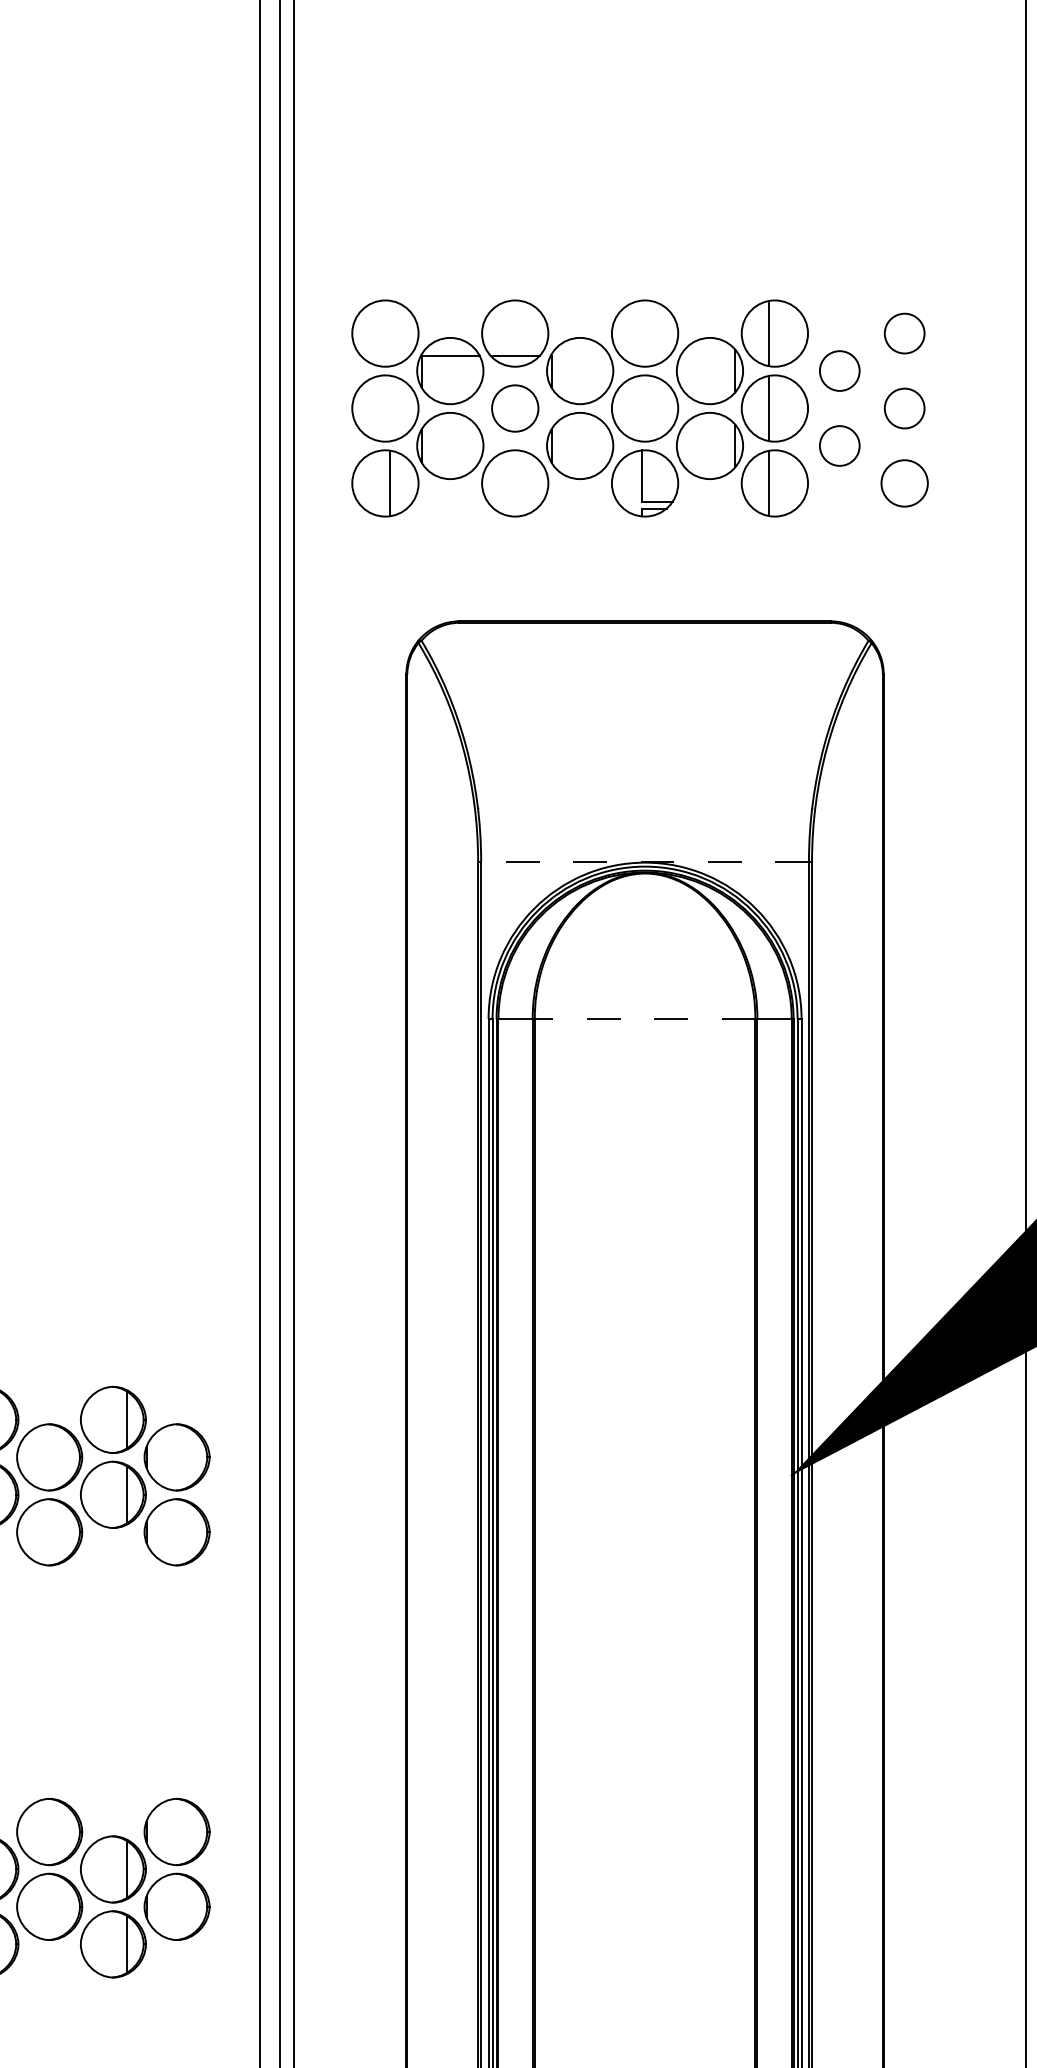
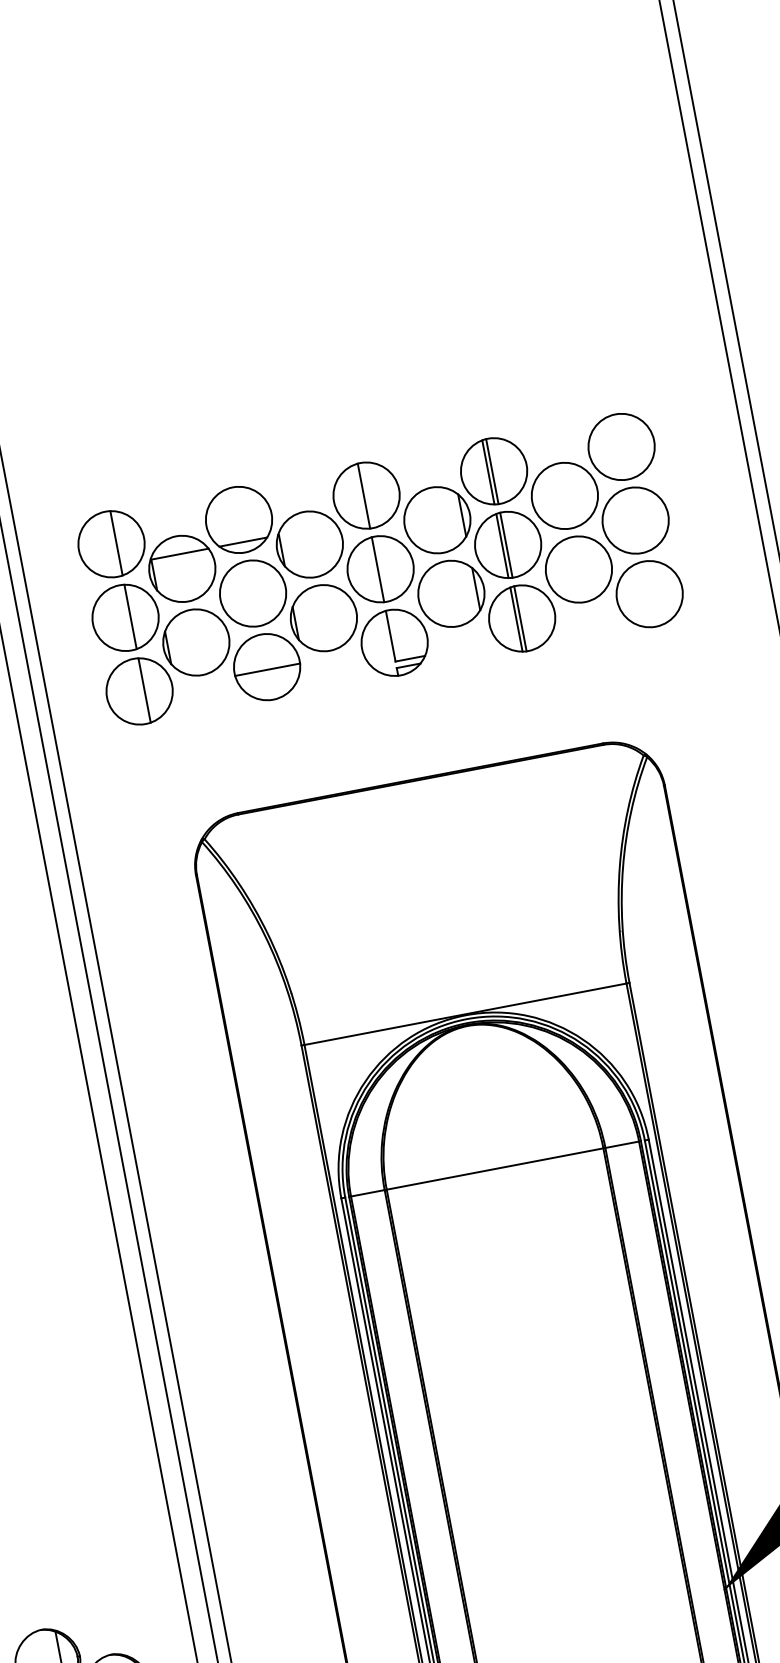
line: (390, 333) -> (116, 543), added
line: (642, 333) -> (364, 496), added
line: (773, 333) -> (492, 471), added
circle: (904, 333) -> (621, 446), size x1.67
circle: (839, 370) -> (564, 495), size x1.67
line: (390, 408) -> (130, 616), added
circle: (515, 408) -> (253, 593), size x1.43
line: (642, 408) -> (378, 569), added
line: (773, 408) -> (506, 545), added
circle: (904, 408) -> (635, 520), size x1.67
circle: (839, 445) -> (578, 569), size x1.67
line: (773, 483) -> (520, 618), added
circle: (904, 483) -> (649, 594), size x1.43
line: (515, 486) -> (267, 670), added
line: (645, 861) -> (465, 1014), dashed -> solid
line: (644, 1019) -> (494, 1169), dashed -> solid

